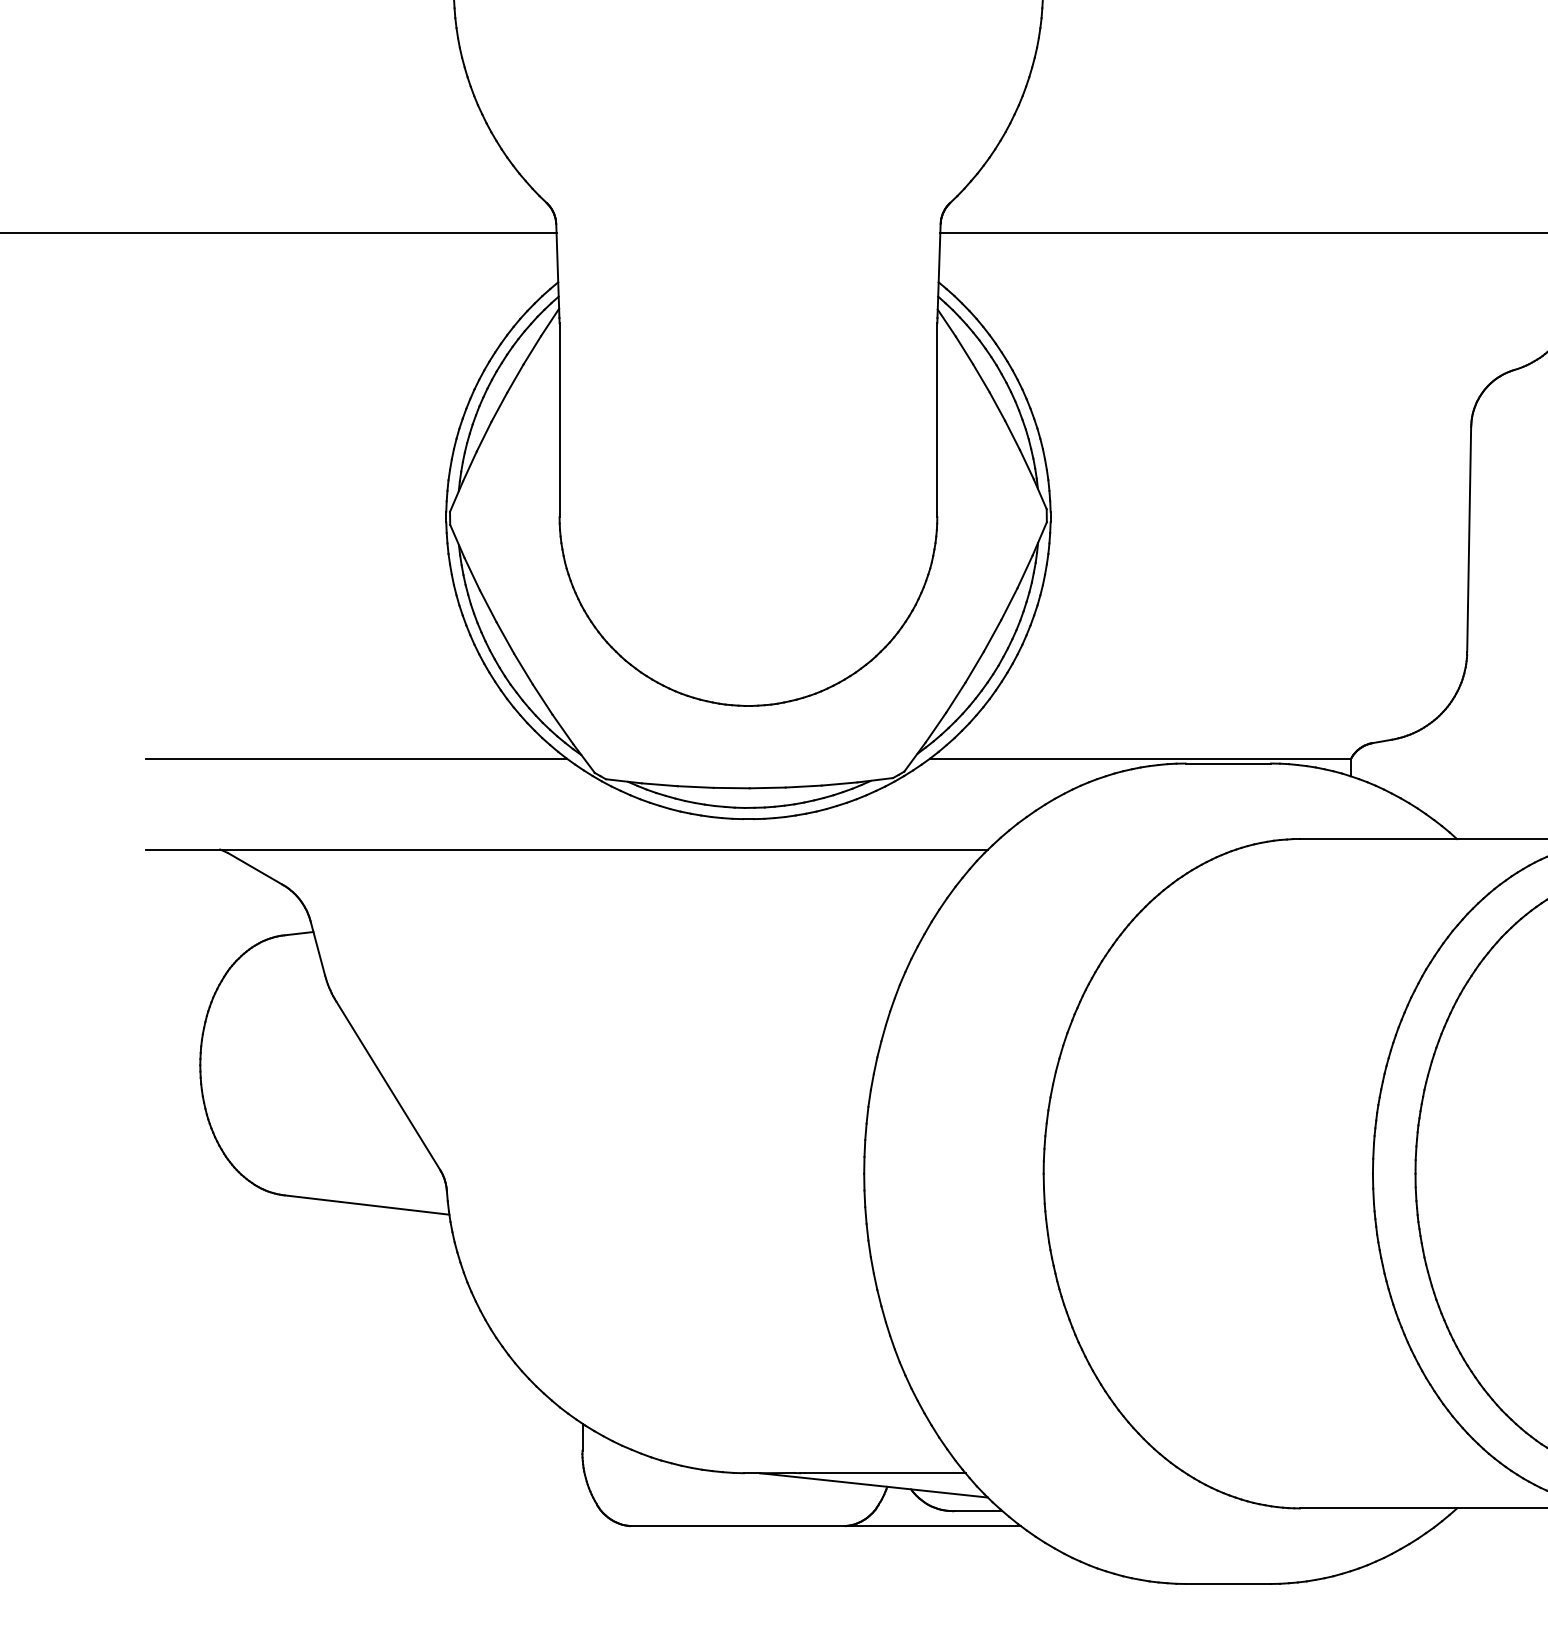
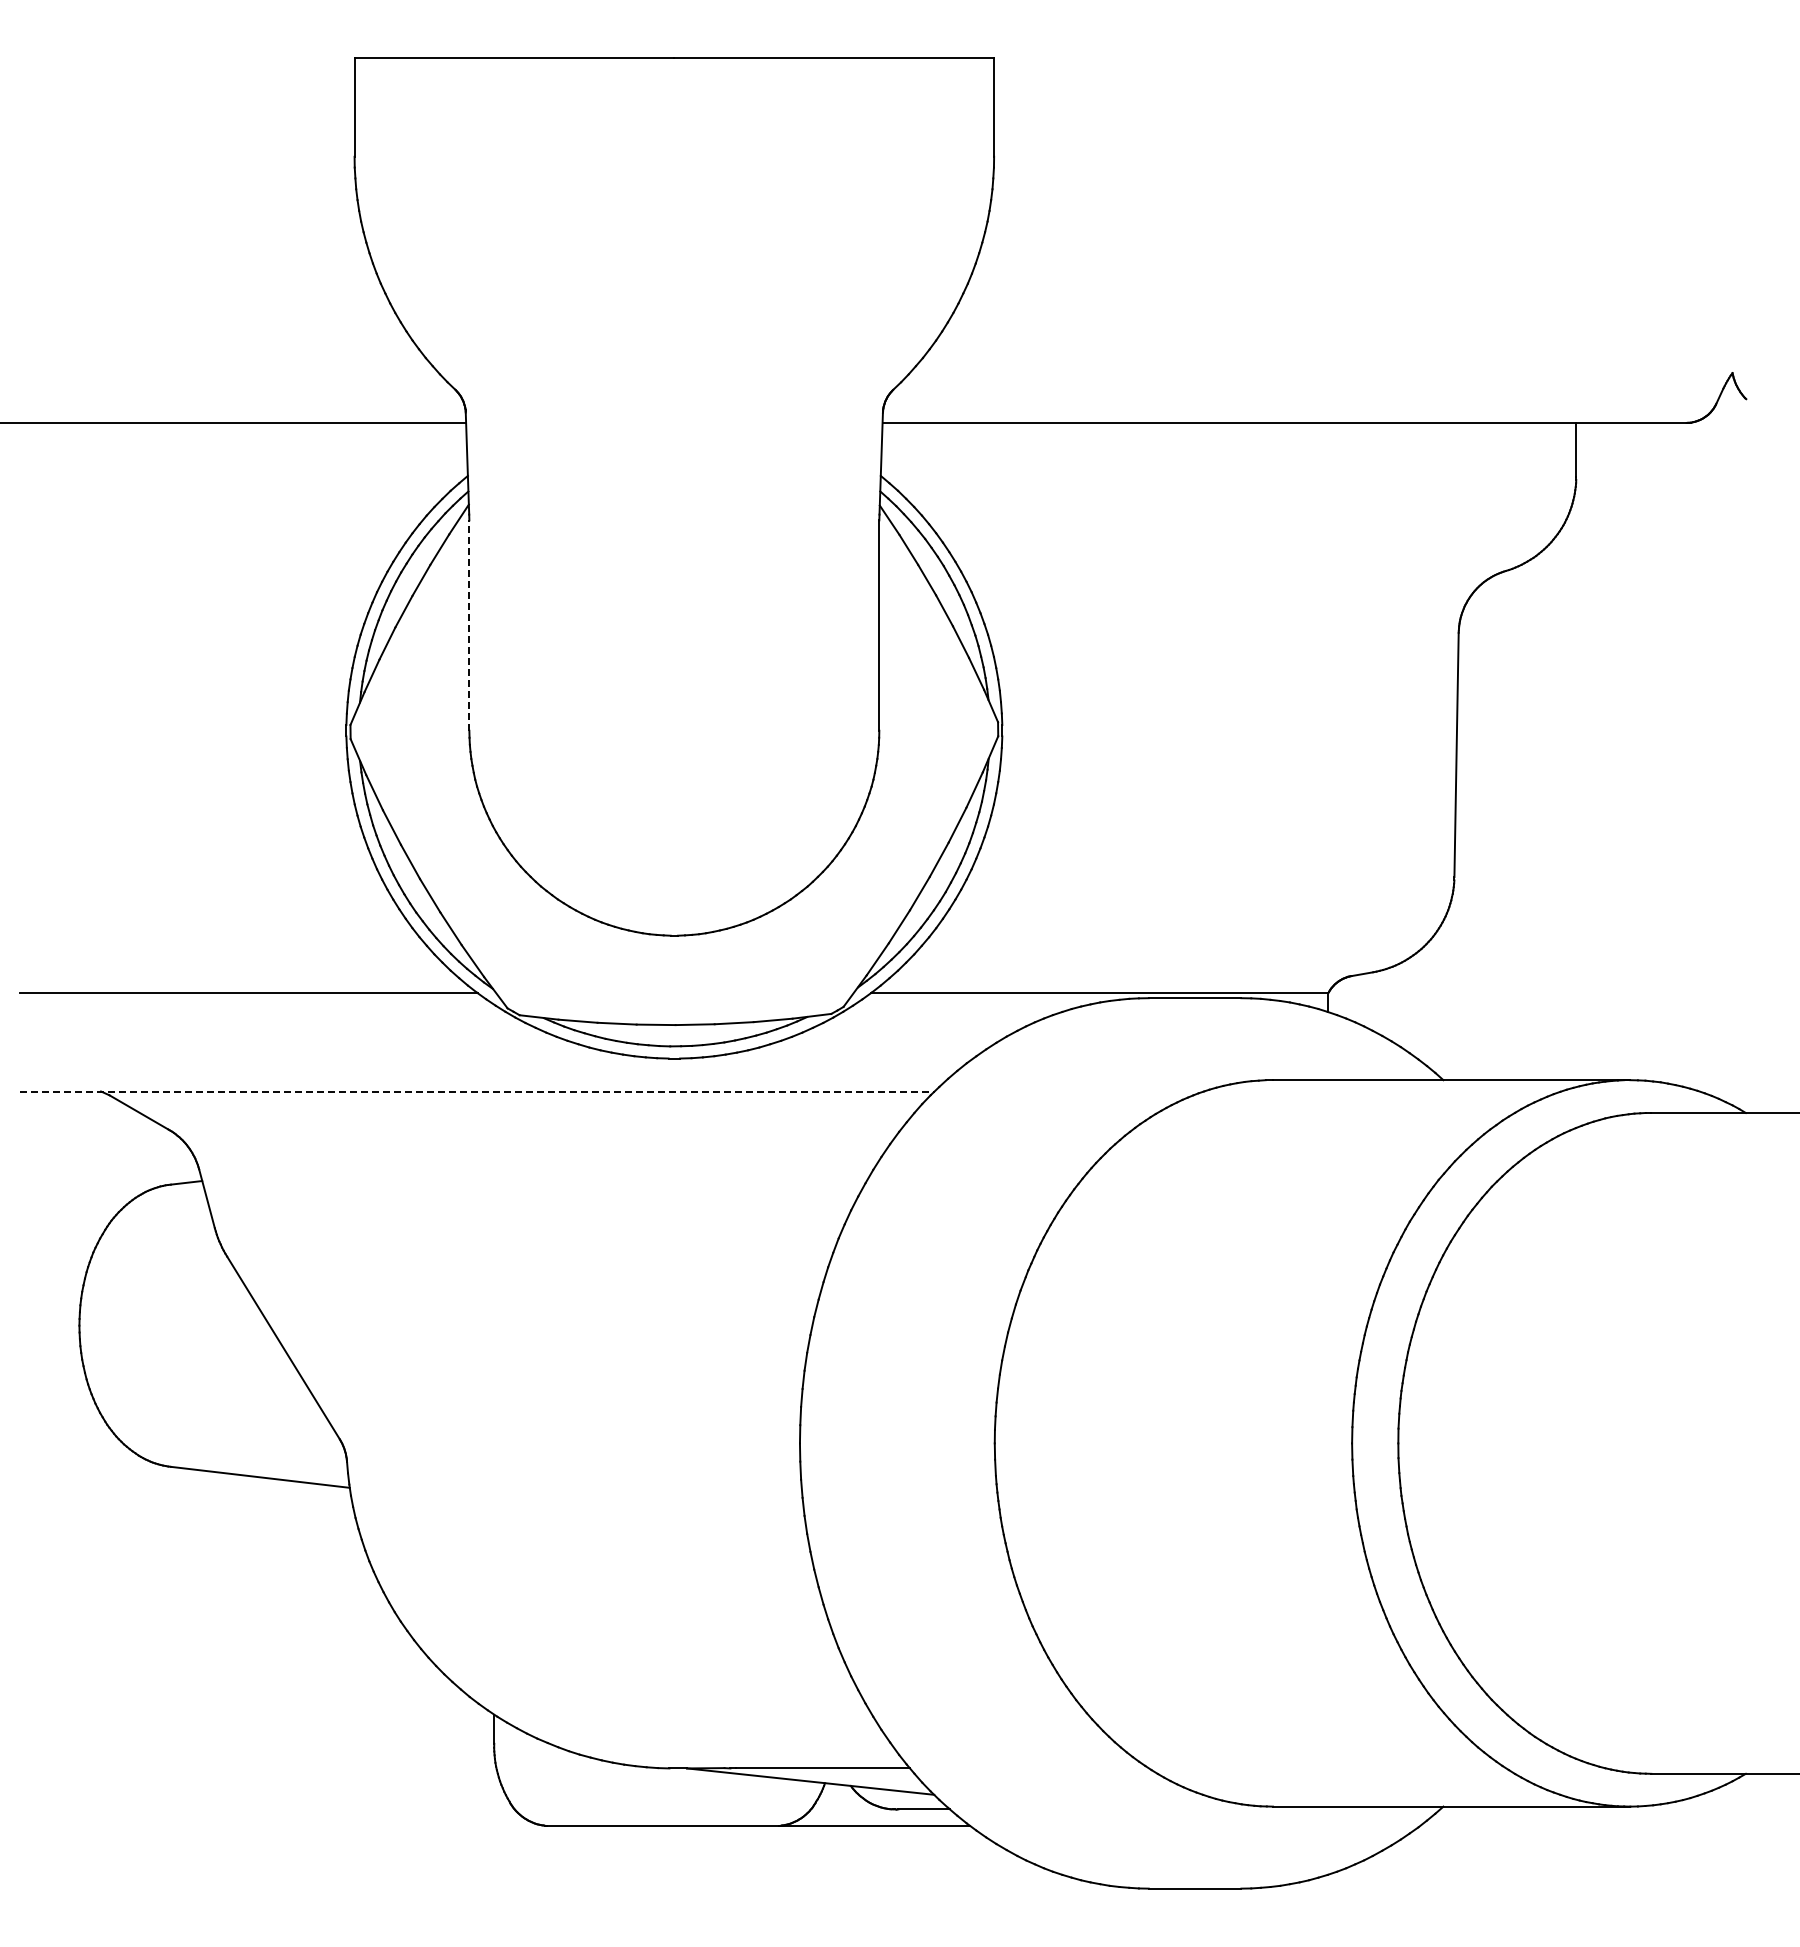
line: (559, 420) -> (469, 625), solid -> dashed
line: (567, 849) -> (478, 1091), solid -> dashed

